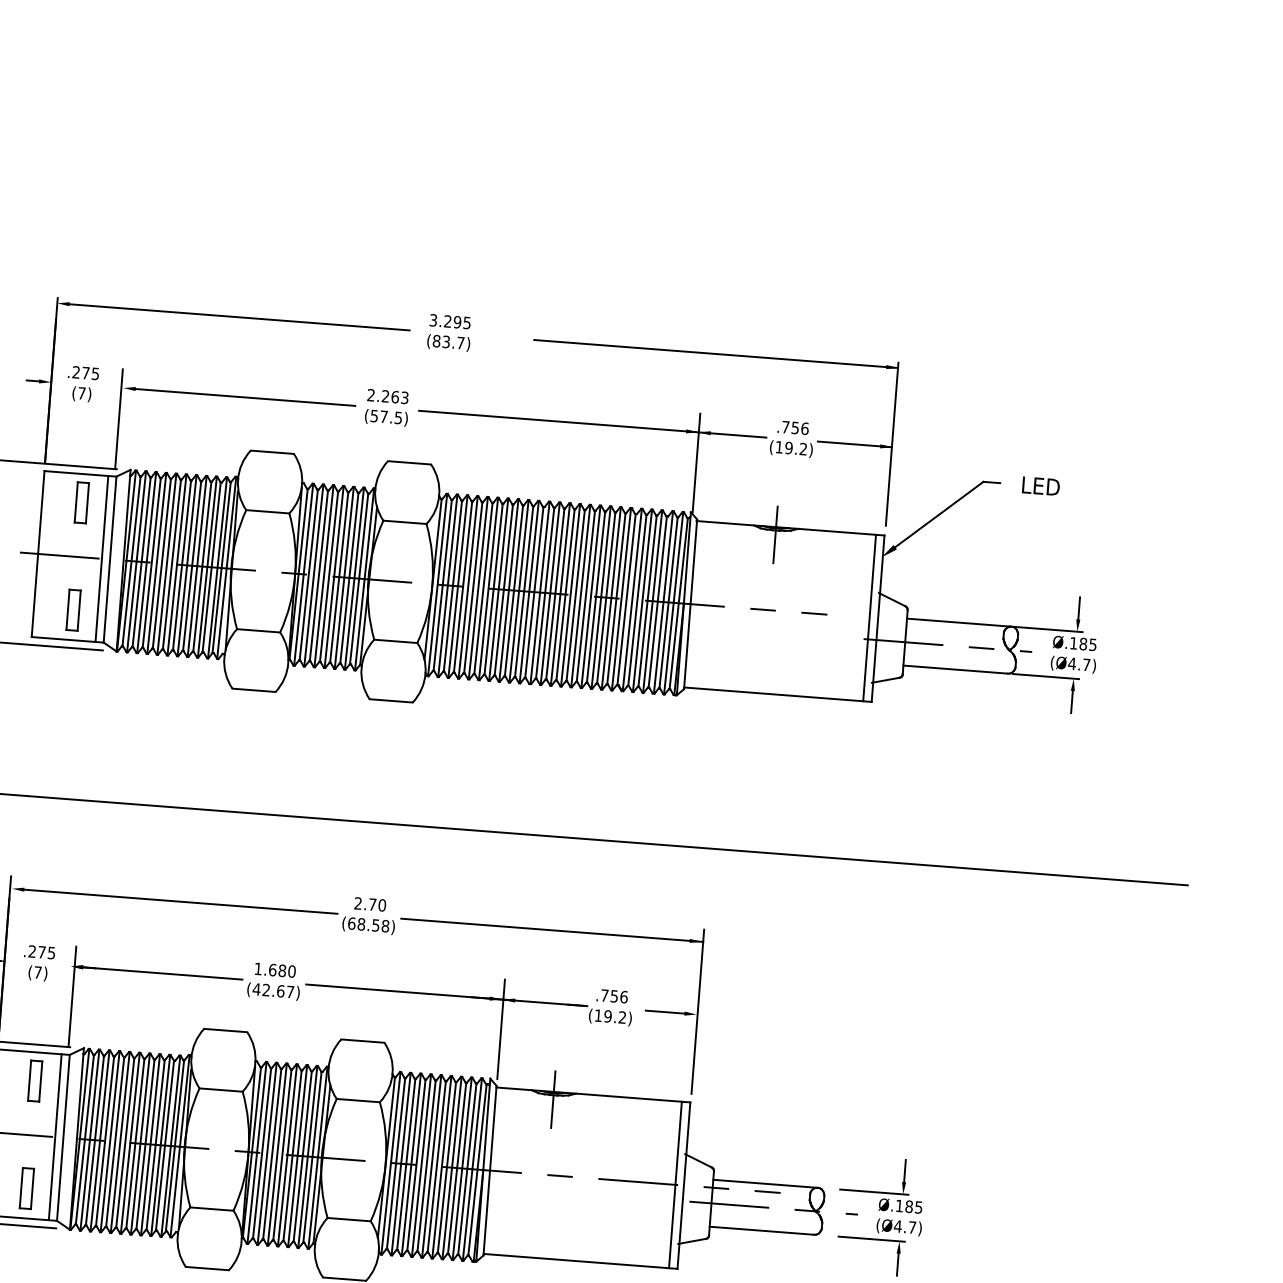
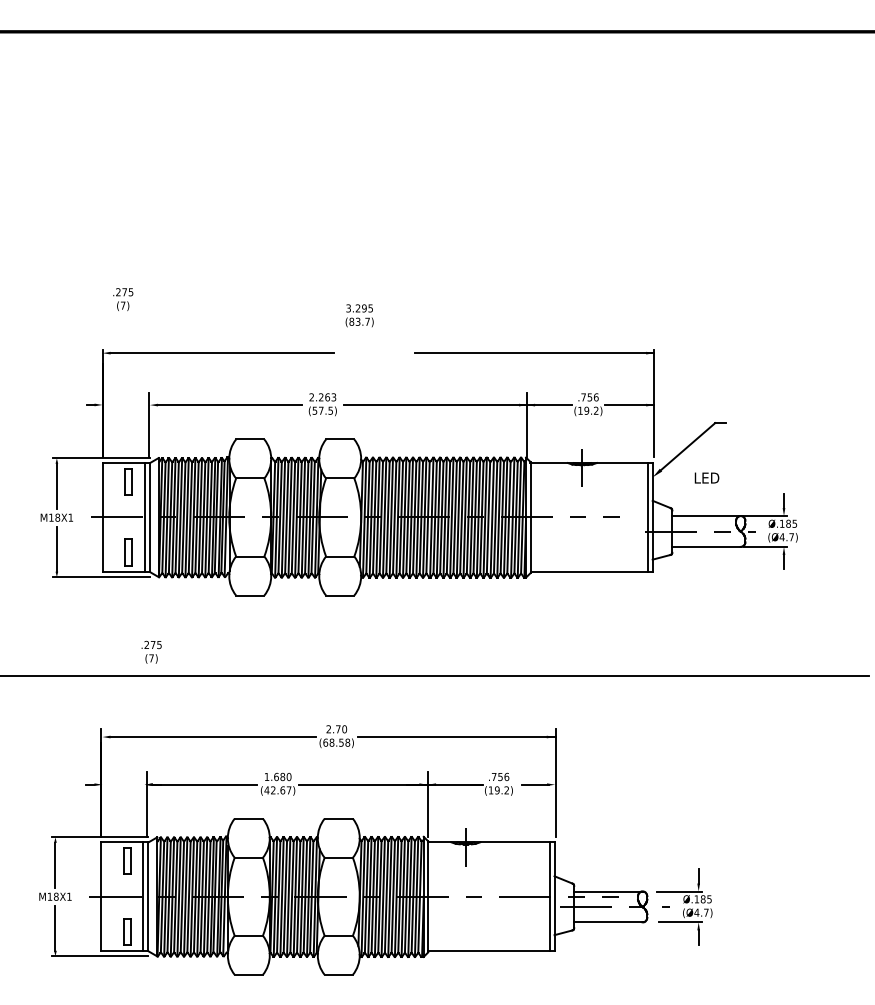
text: (449, 332) -> (359, 315), moved
text: (83, 384) -> (123, 299), moved
text: (1040, 485) -> (706, 477), moved
text: (38, 962) -> (151, 651), moved

